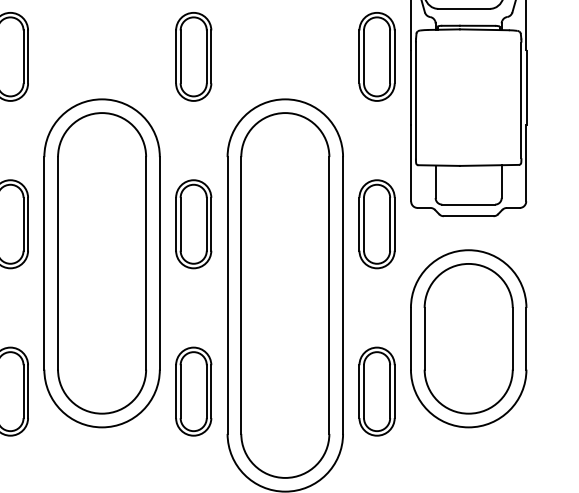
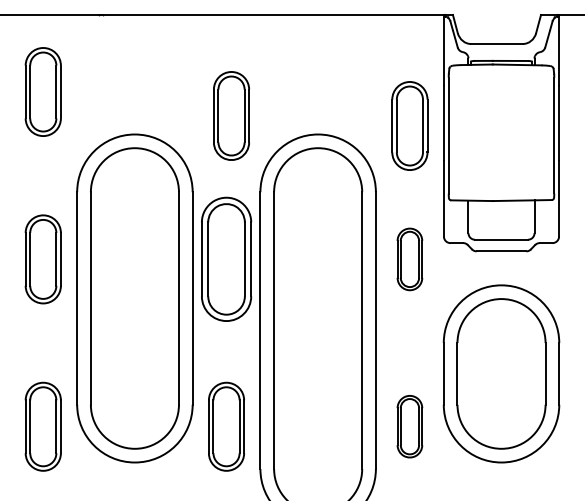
part: (193, 56) -> (231, 115), moved
part: (376, 56) -> (409, 125), moved
part: (193, 224) -> (226, 259), size x1.4
part: (376, 224) -> (409, 259), size x0.7
part: (376, 391) -> (409, 426), size x0.7

